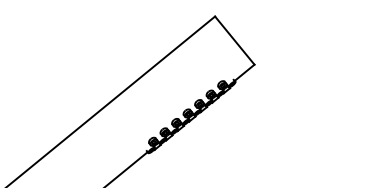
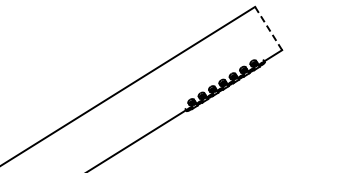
line: (234, 40) -> (268, 28), solid -> dashed

